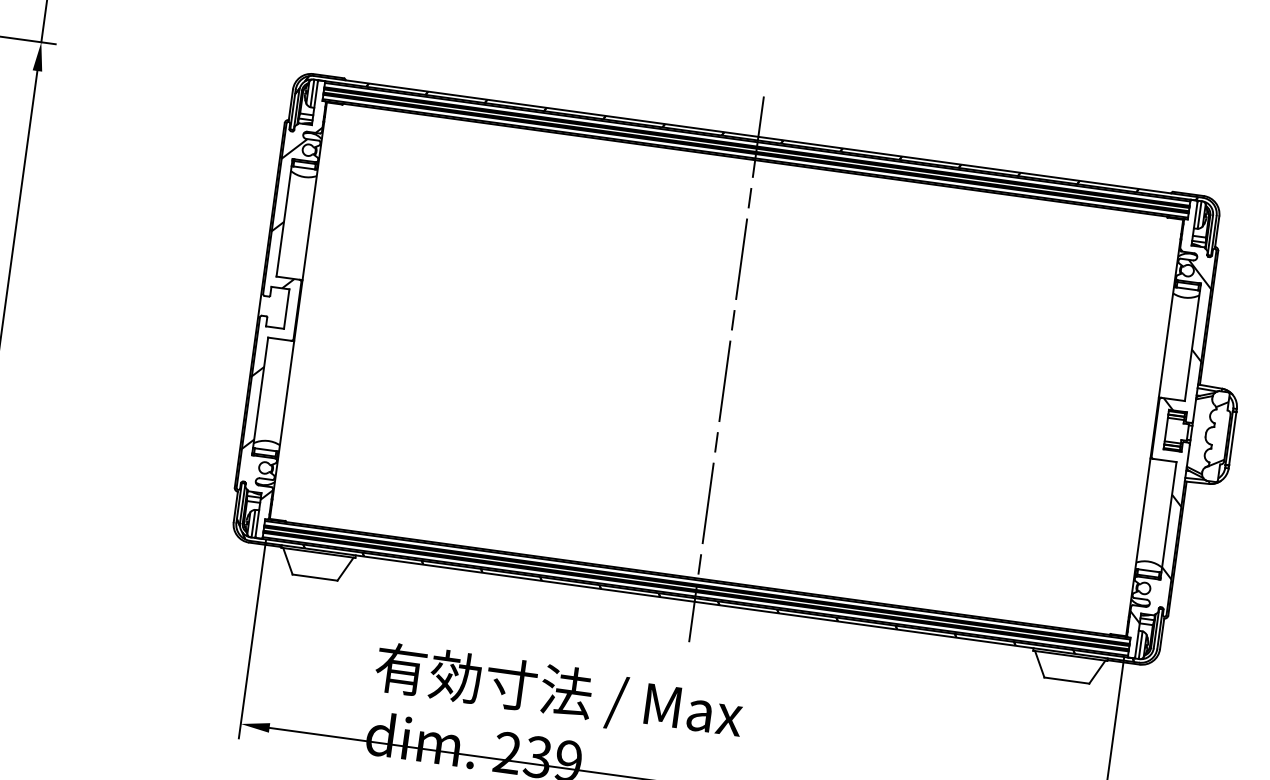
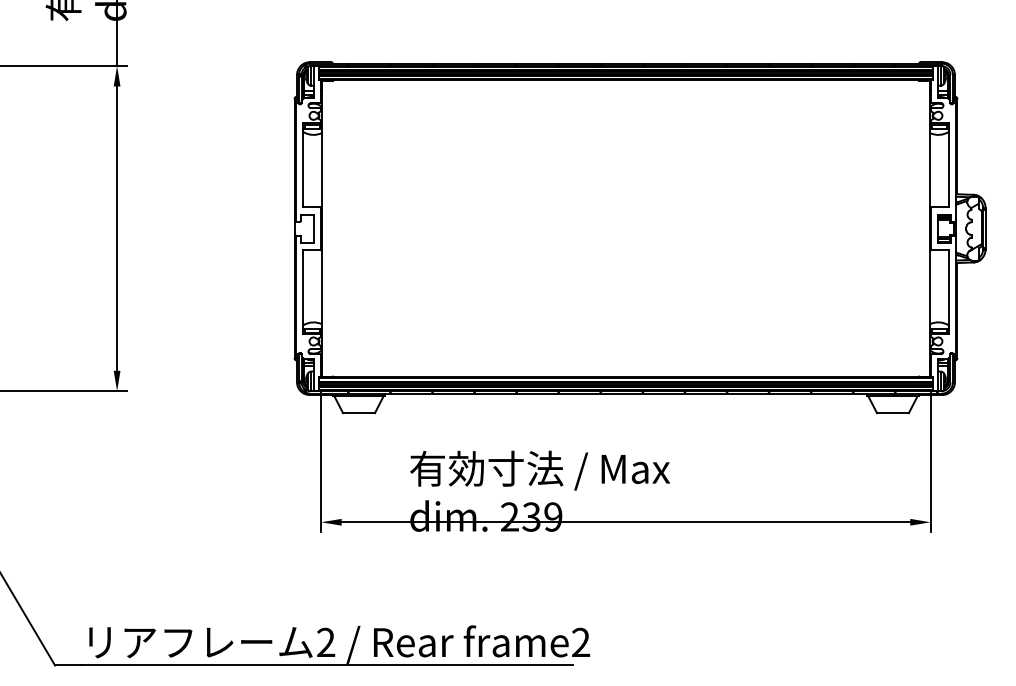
hatch: (278, 312) -> (308, 231), removed
line: (725, 369) -> (625, 228), removed
hatch: (1172, 437) -> (943, 233), removed

